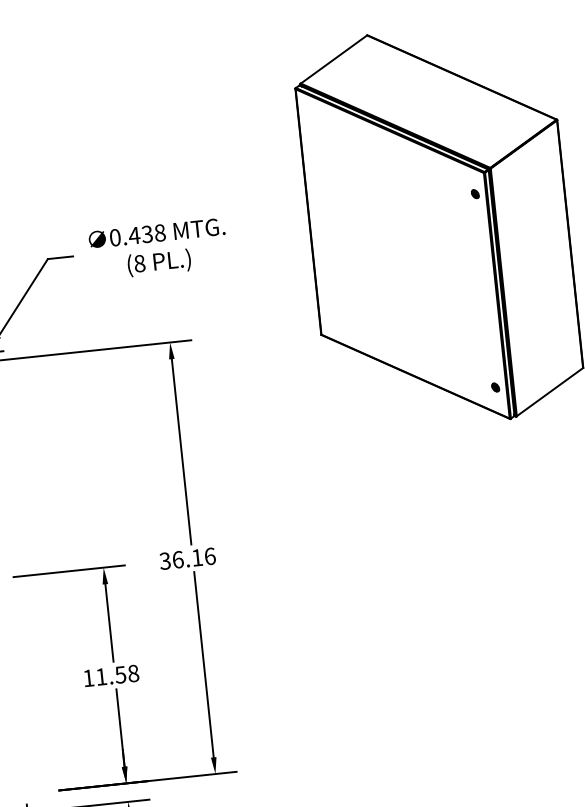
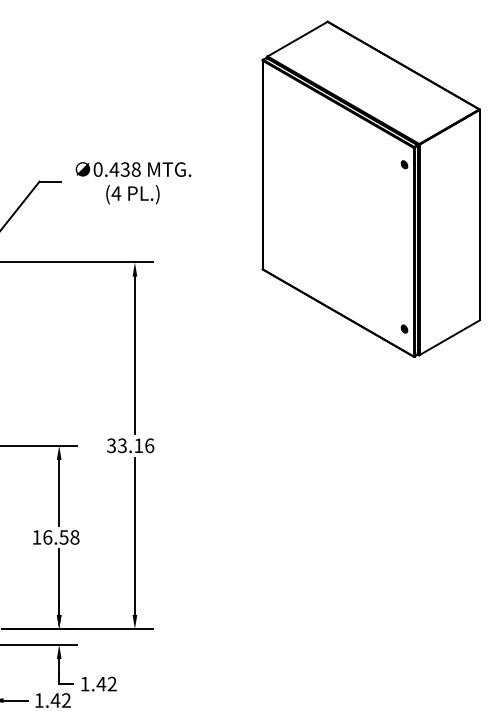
text: (139, 263) -> (116, 193), (8 -> (4
text: (178, 559) -> (122, 445), 36.16 -> 33.16
text: (101, 677) -> (47, 537), 11.58 -> 16.58

